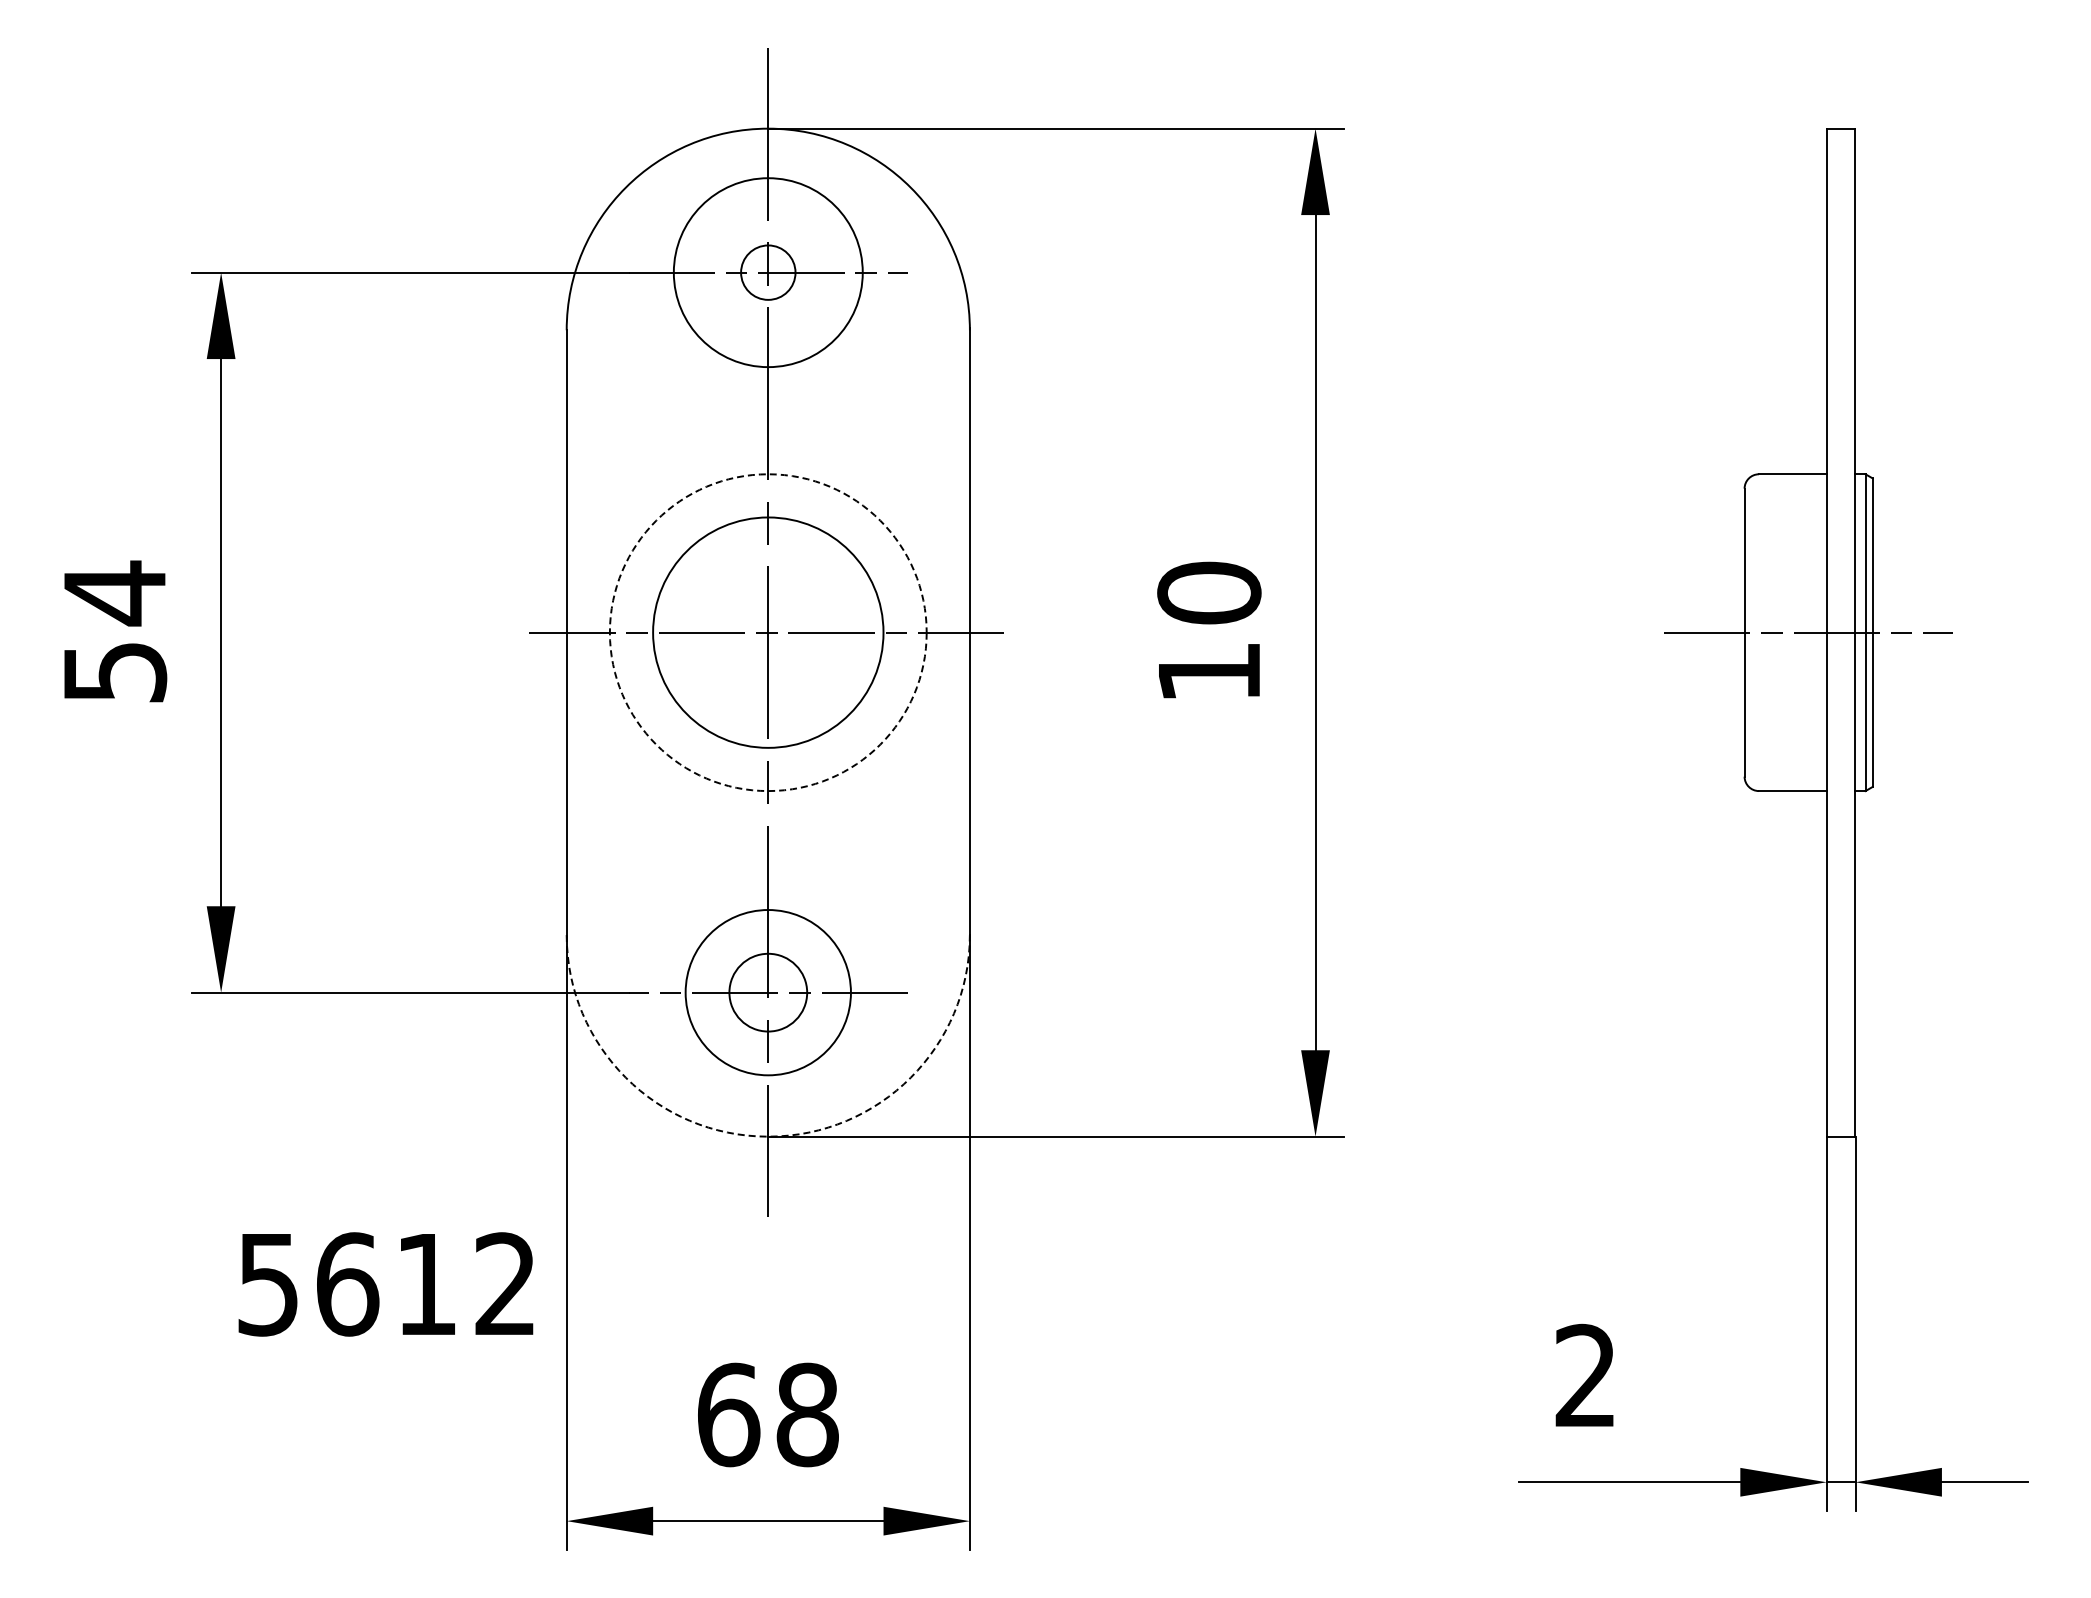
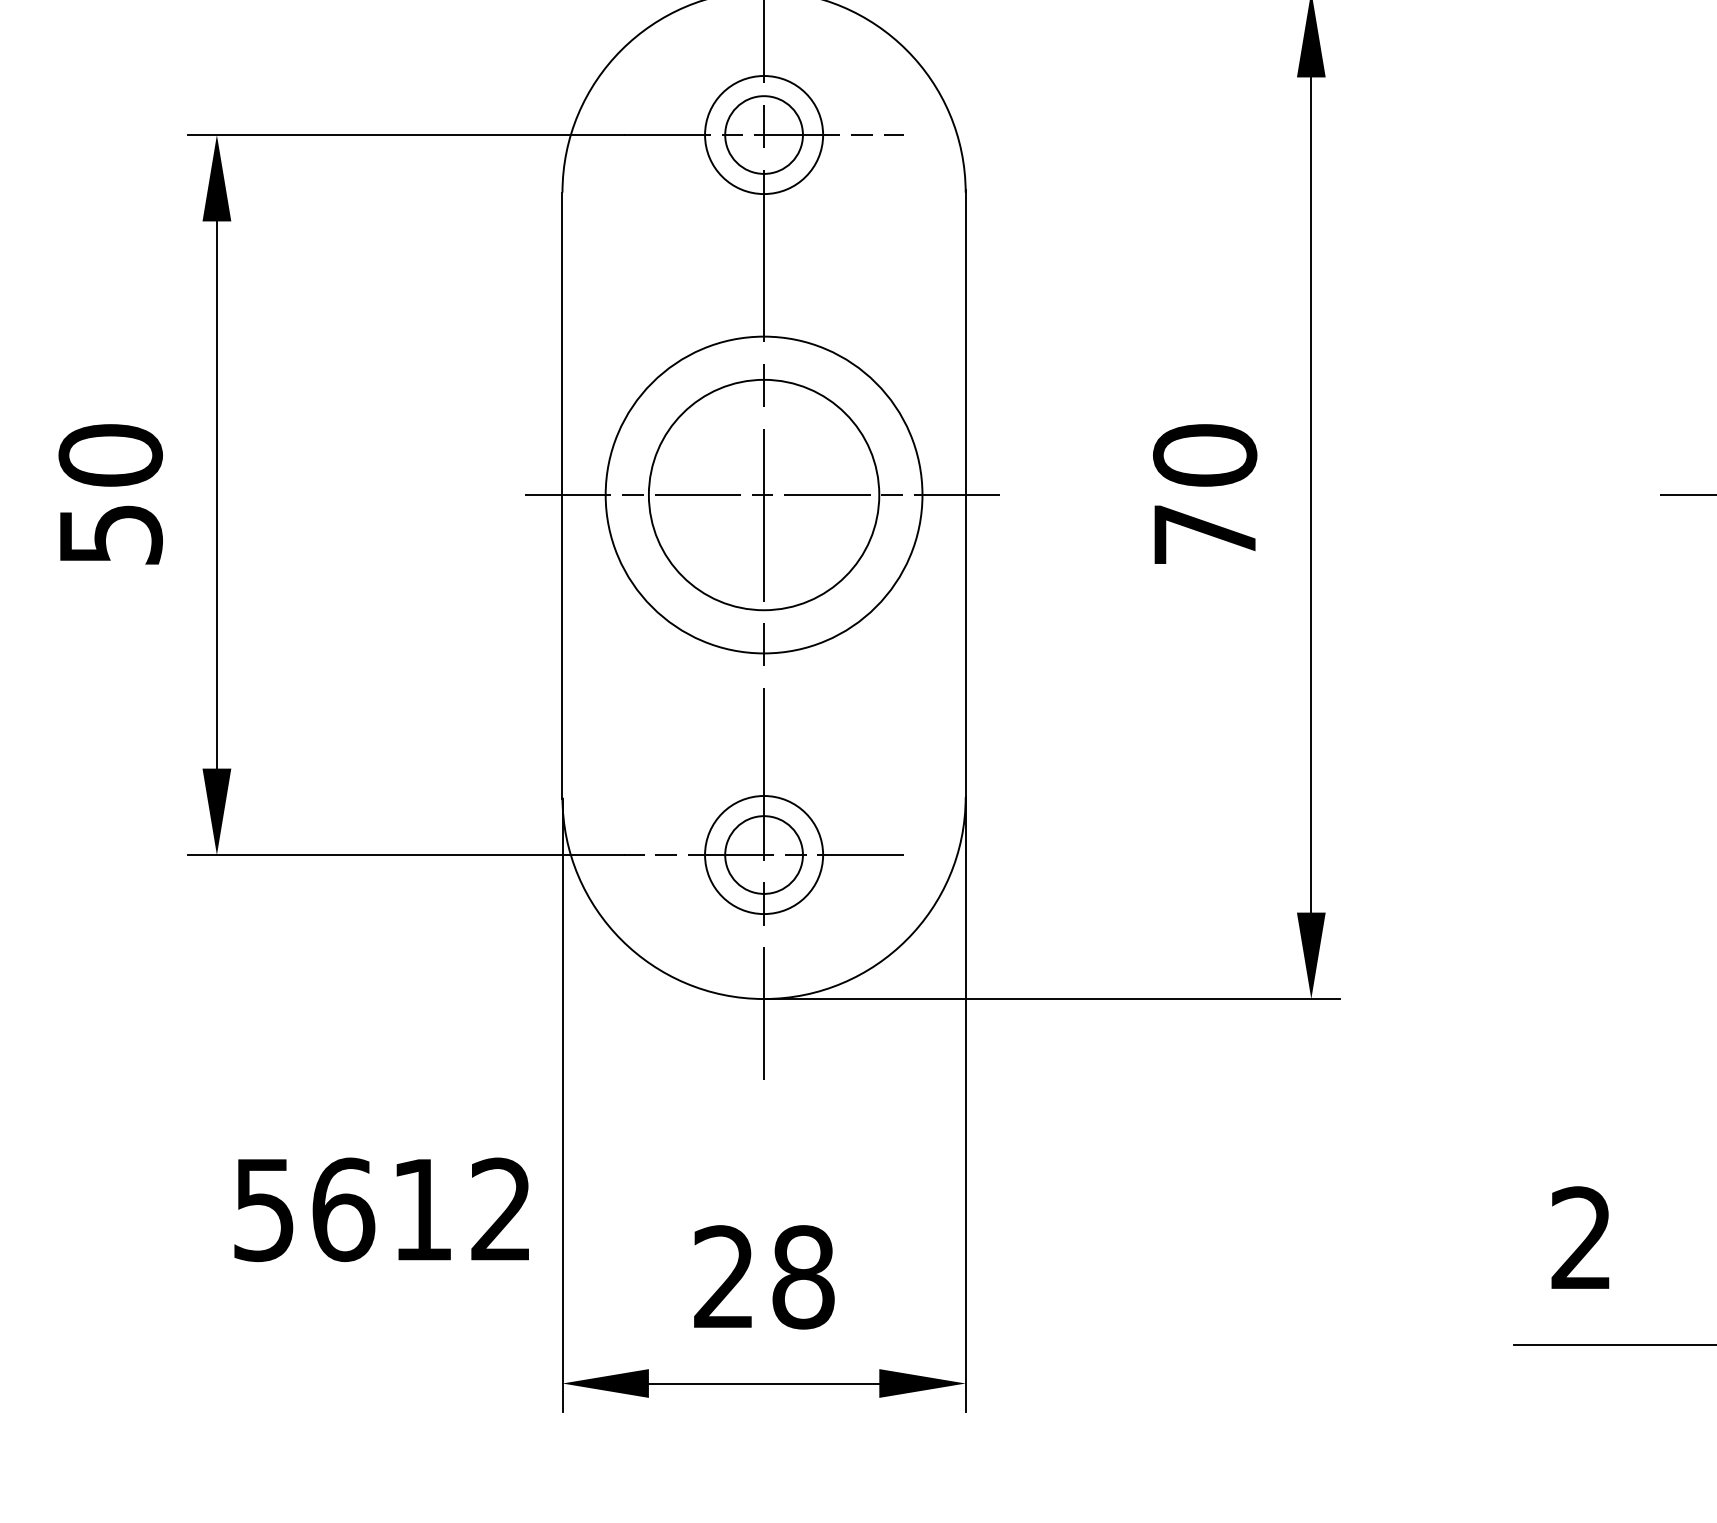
circle: (768, 272) -> (764, 134), size x0.62
circle: (768, 272) -> (764, 134), size x1.43
text: (114, 593) -> (110, 455), 54 -> 50
circle: (767, 632) -> (763, 494), dashed -> solid
text: (1209, 672) -> (1205, 534), 10 -> 70
circle: (768, 992) -> (764, 854), size x0.71
arc: (768, 1136) -> (764, 998), dashed -> solid
text: (385, 1284) -> (381, 1209), moved
text: (729, 1414) -> (725, 1276), 68 -> 28

